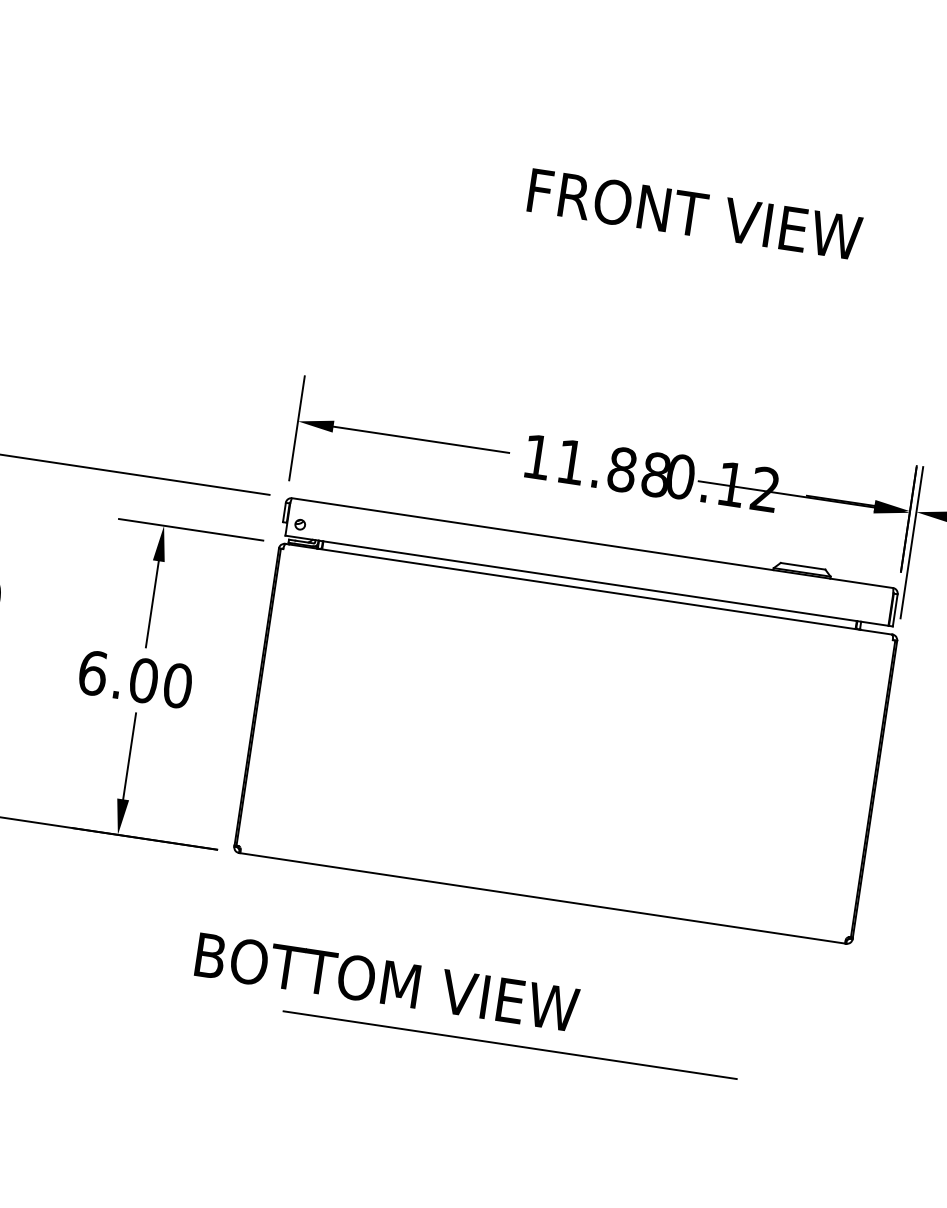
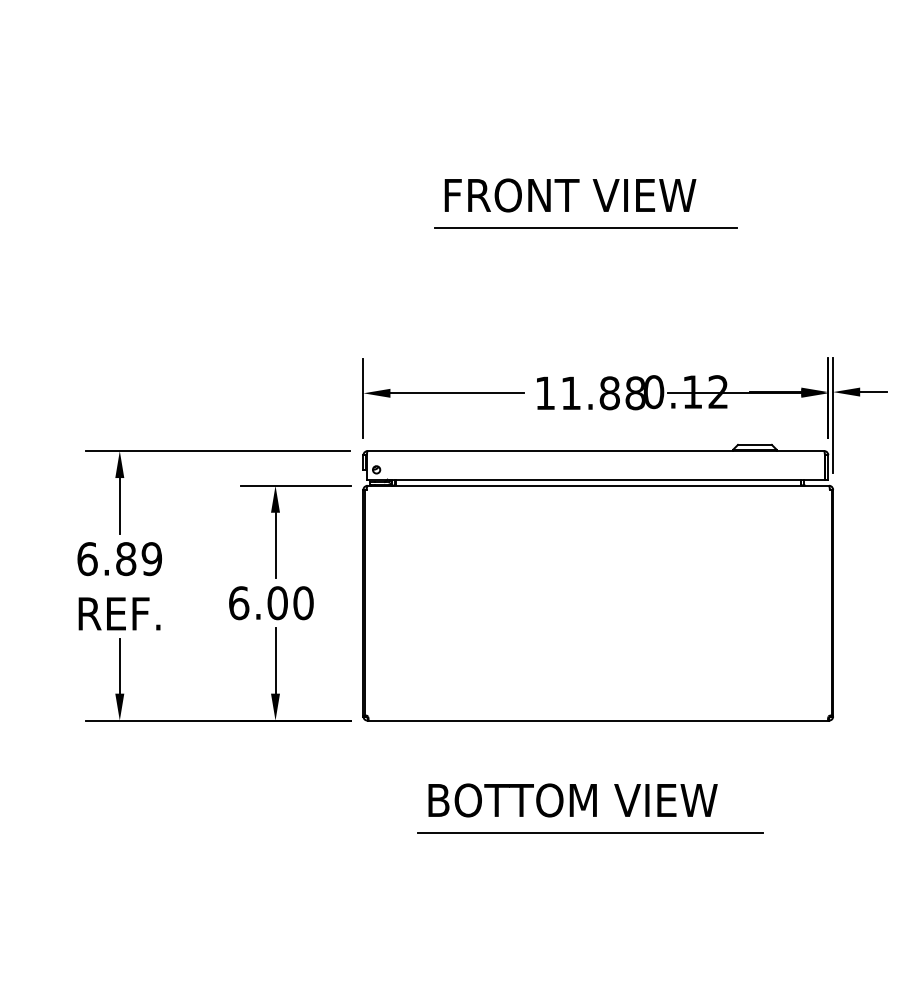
text: (694, 214) -> (570, 195), moved
line: (622, 248) -> (585, 228), added
text: (386, 982) -> (572, 800), moved

